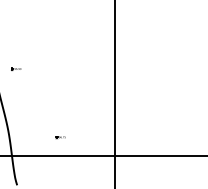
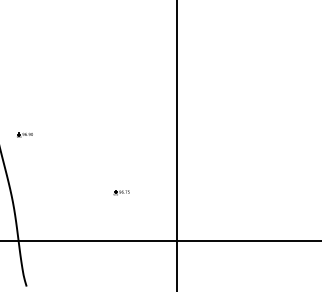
part: (16, 68) -> (25, 133), moved
part: (60, 137) -> (121, 192), moved

